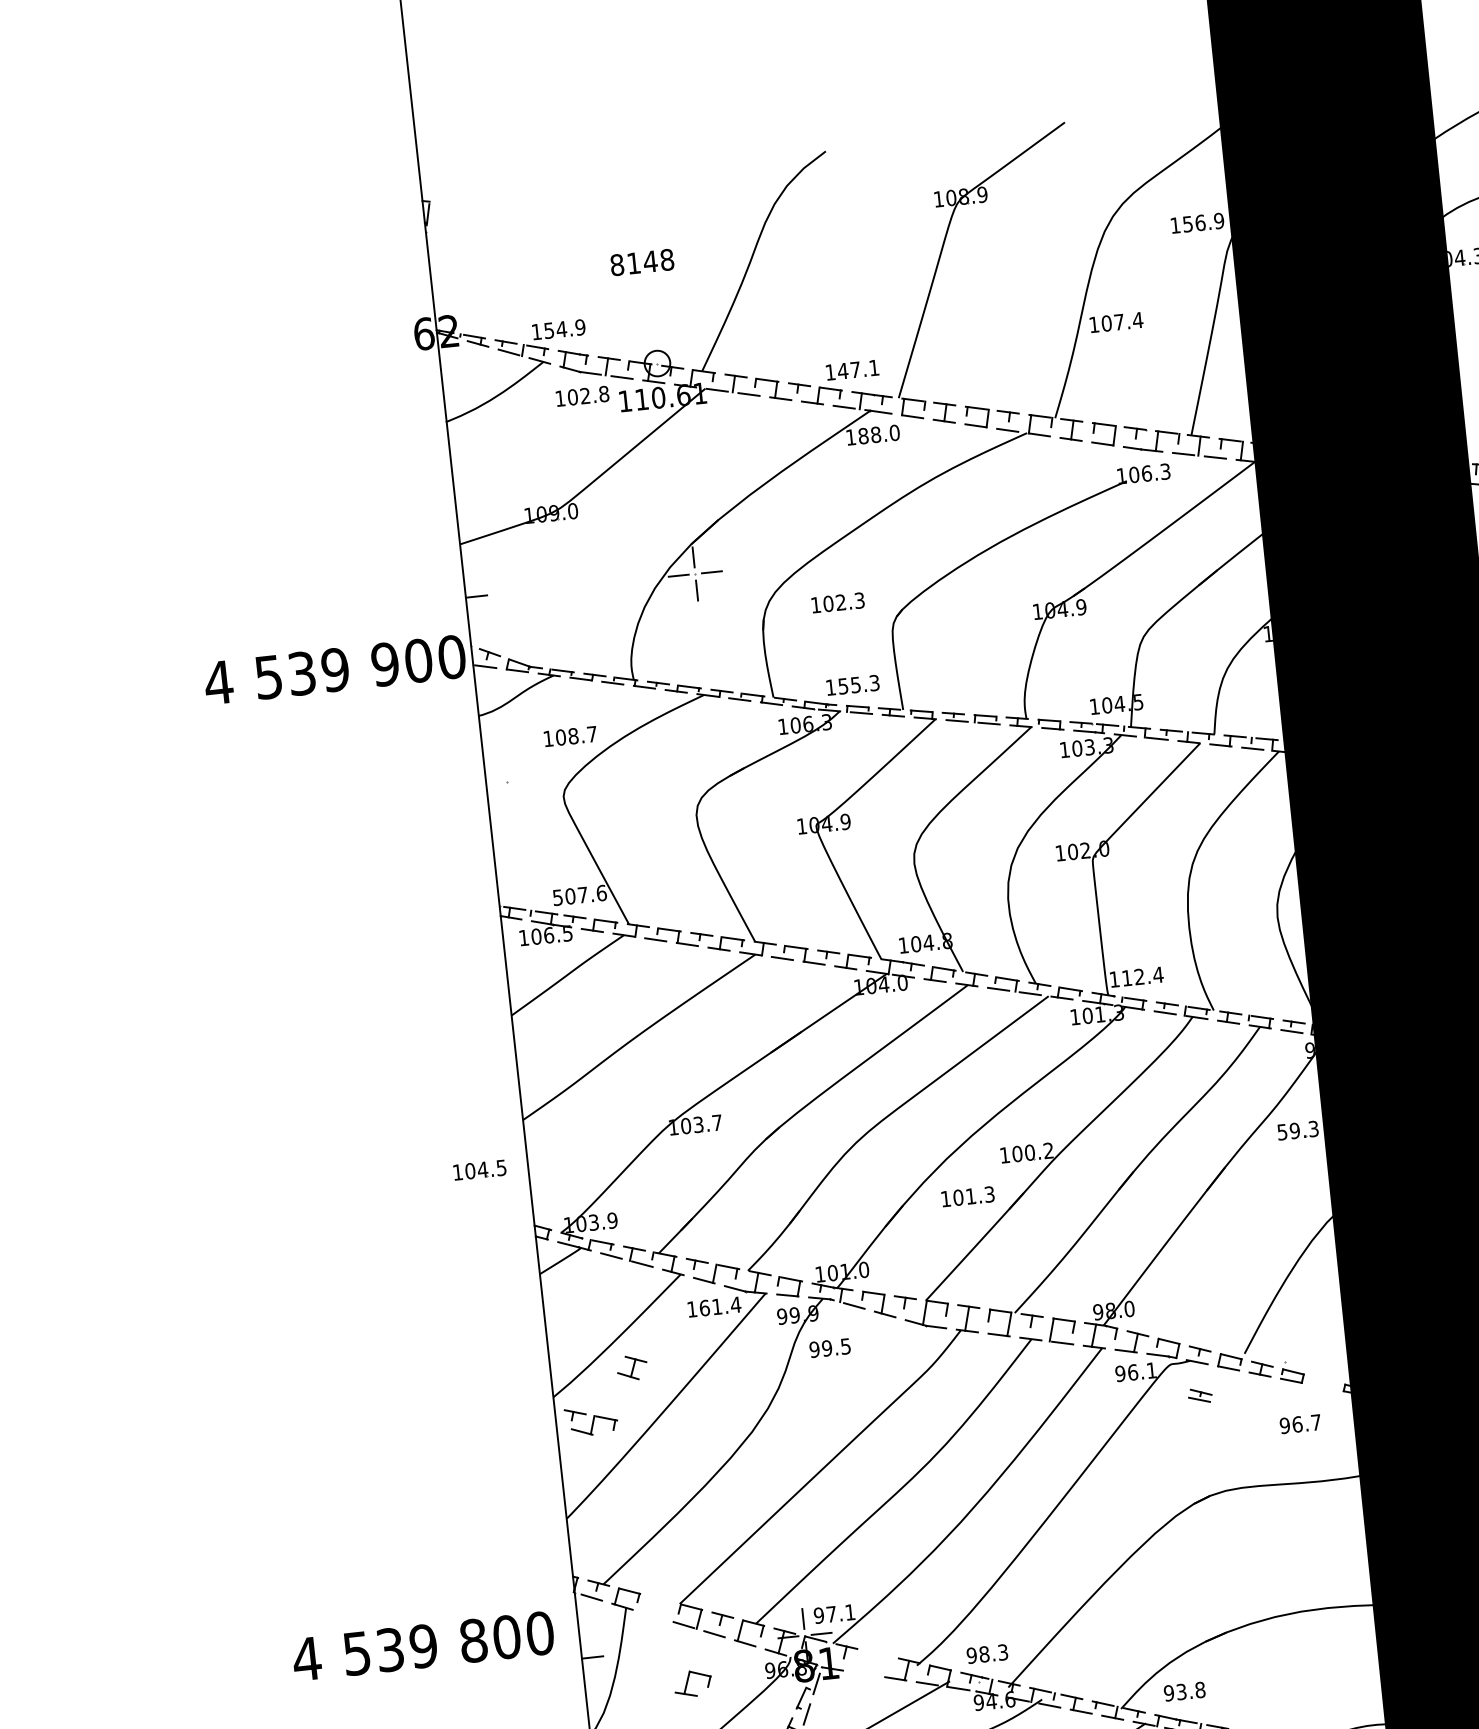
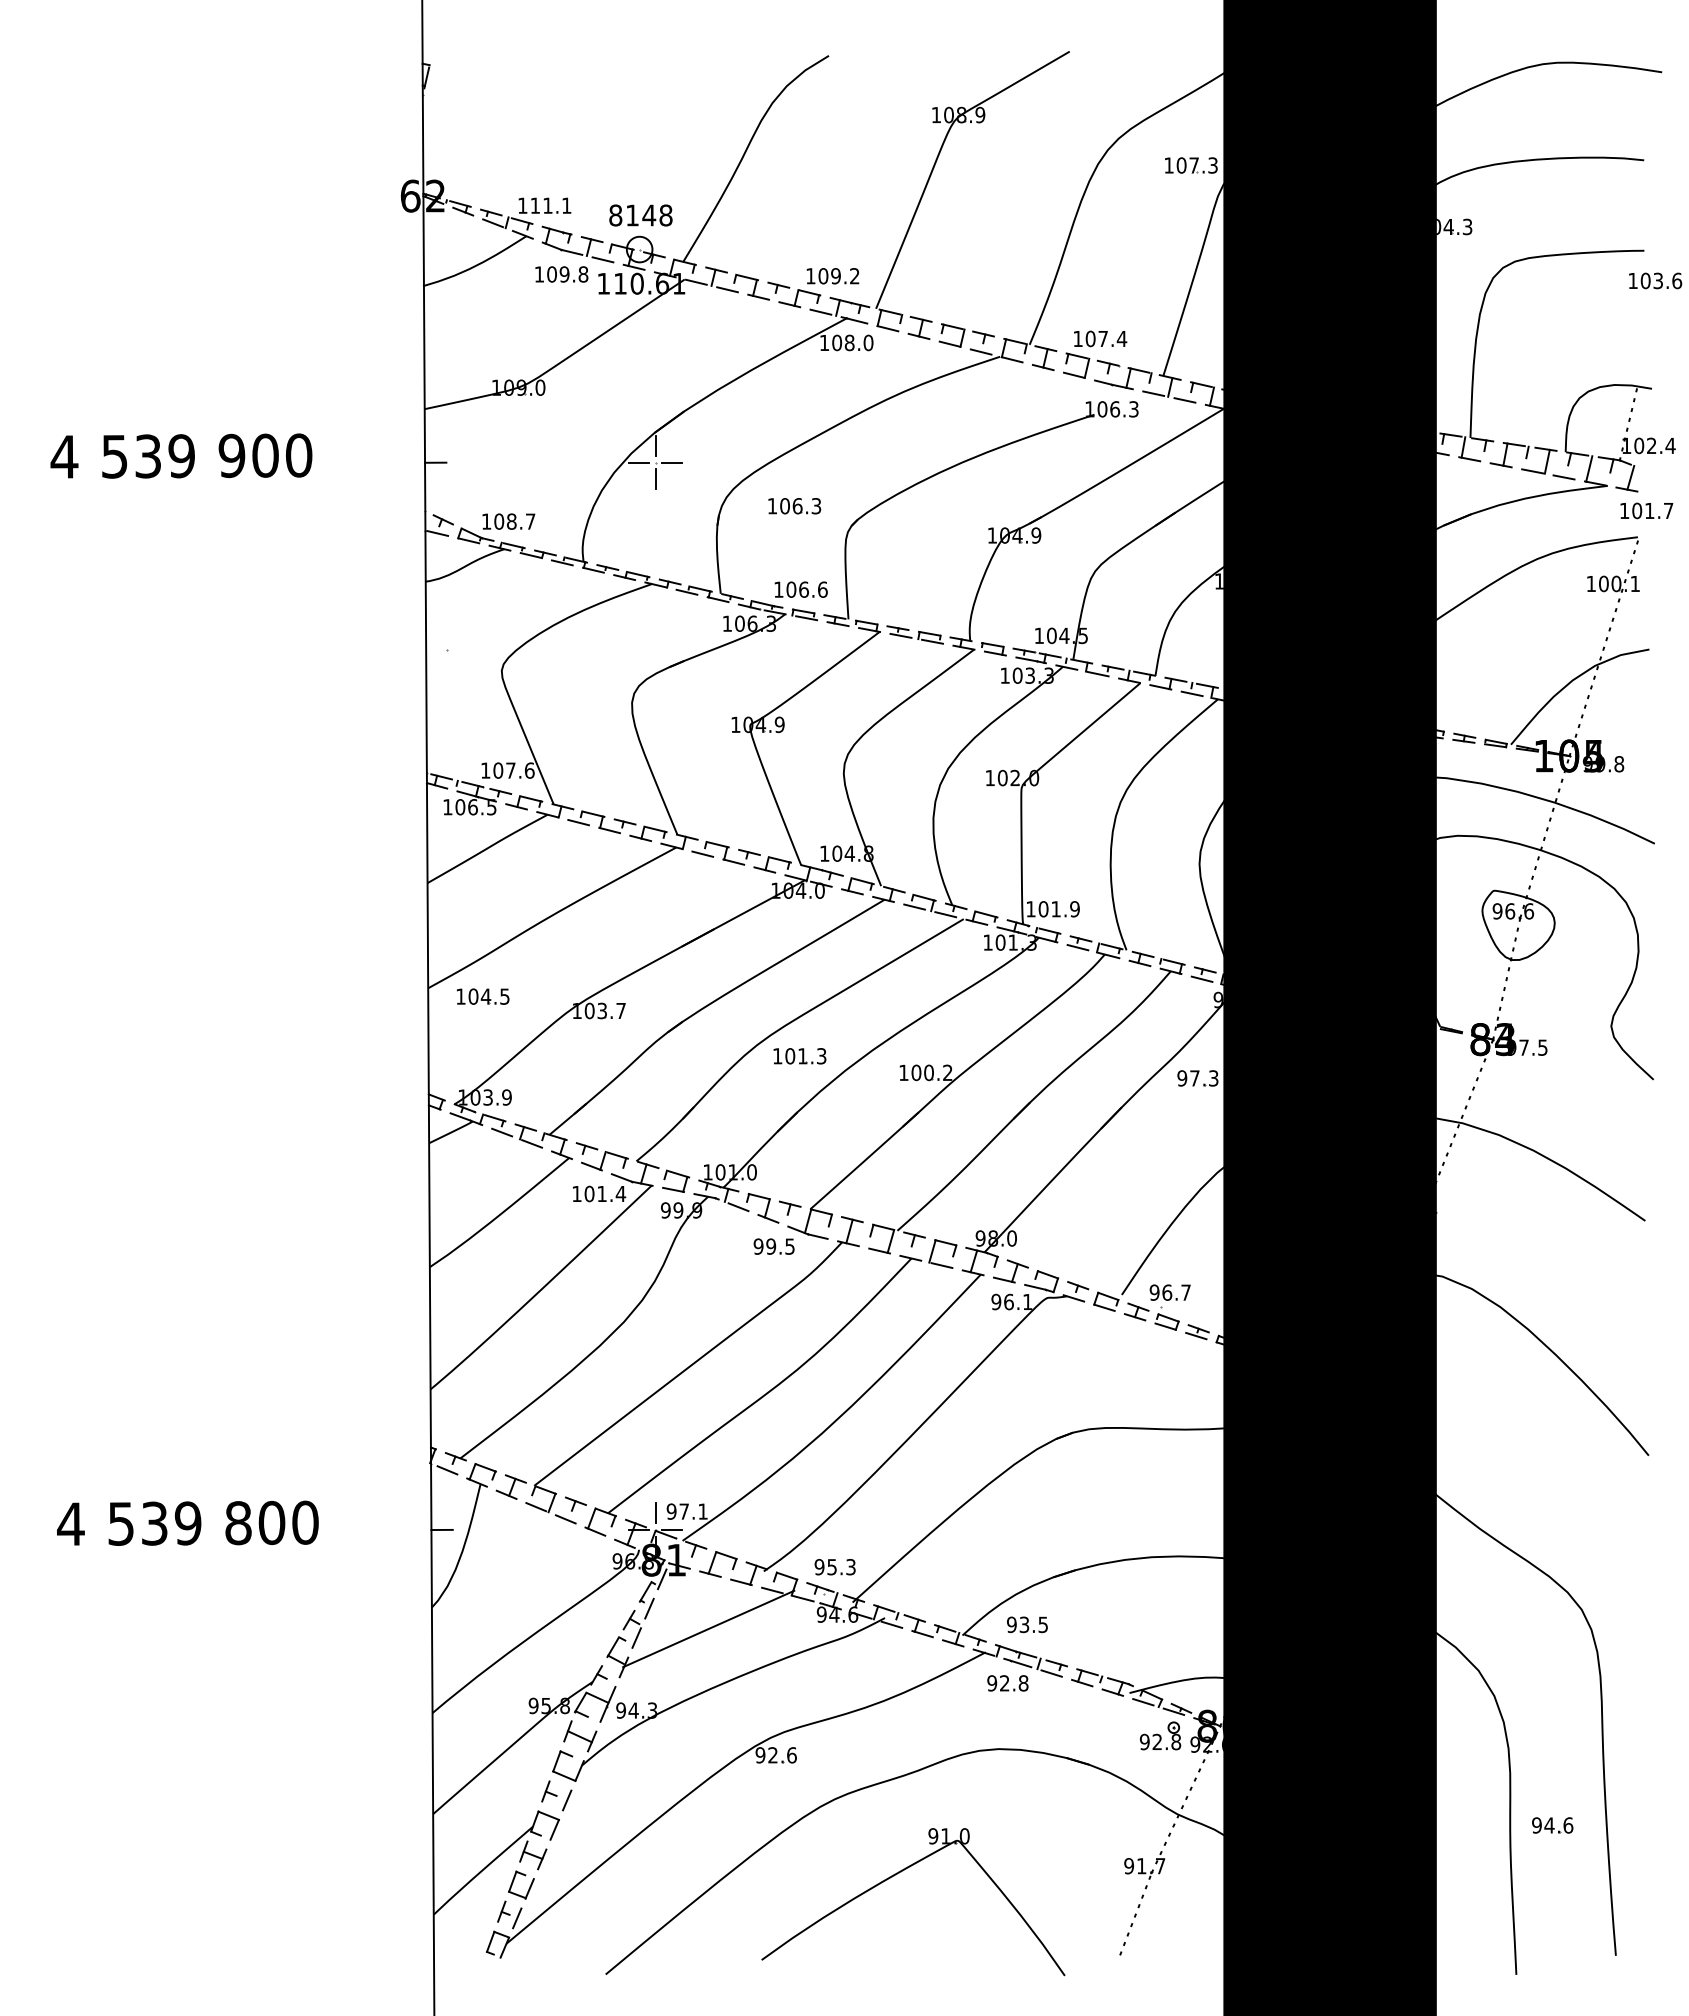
text: (1202, 222) -> (1196, 165), 156.9 -> 107.3
text: (641, 262) -> (640, 215), moved
text: (1116, 322) -> (1100, 338), moved
text: (564, 328) -> (550, 205), 154.9 -> 111.1
text: (858, 369) -> (838, 276), 147.1 -> 109.2
text: (585, 396) -> (564, 274), 102.8 -> 109.8
text: (863, 435) -> (837, 342), 188.0 -> 108.0
text: (840, 602) -> (797, 506), 102.3 -> 106.3
text: (335, 669) -> (181, 455), moved
text: (858, 684) -> (806, 589), 155.3 -> 106.6
text: (570, 736) -> (508, 521), moved
text: (557, 897) -> (485, 770), 507.6 -> 107.6
text: (1142, 976) -> (1059, 909), 112.4 -> 101.9
text: (1288, 1131) -> (1188, 1078), 59.3 -> 97.3
part: (480, 1169) -> (483, 996), moved
part: (967, 1197) -> (799, 1056), moved
text: (704, 1307) -> (589, 1193), 161.4 -> 101.4
text: (829, 1348) -> (773, 1246), moved
part: (631, 1367) -> (510, 1486), moved
part: (1200, 1396) -> (1197, 1332), moved
part: (590, 1420) -> (464, 1294), removed
text: (1299, 1424) -> (1169, 1292), moved
text: (422, 1645) -> (187, 1522), moved
text: (984, 1654) -> (832, 1567), 98.3 -> 95.3
part: (693, 1683) -> (718, 1564), moved
text: (1200, 1689) -> (1043, 1624), 93.8 -> 93.5

